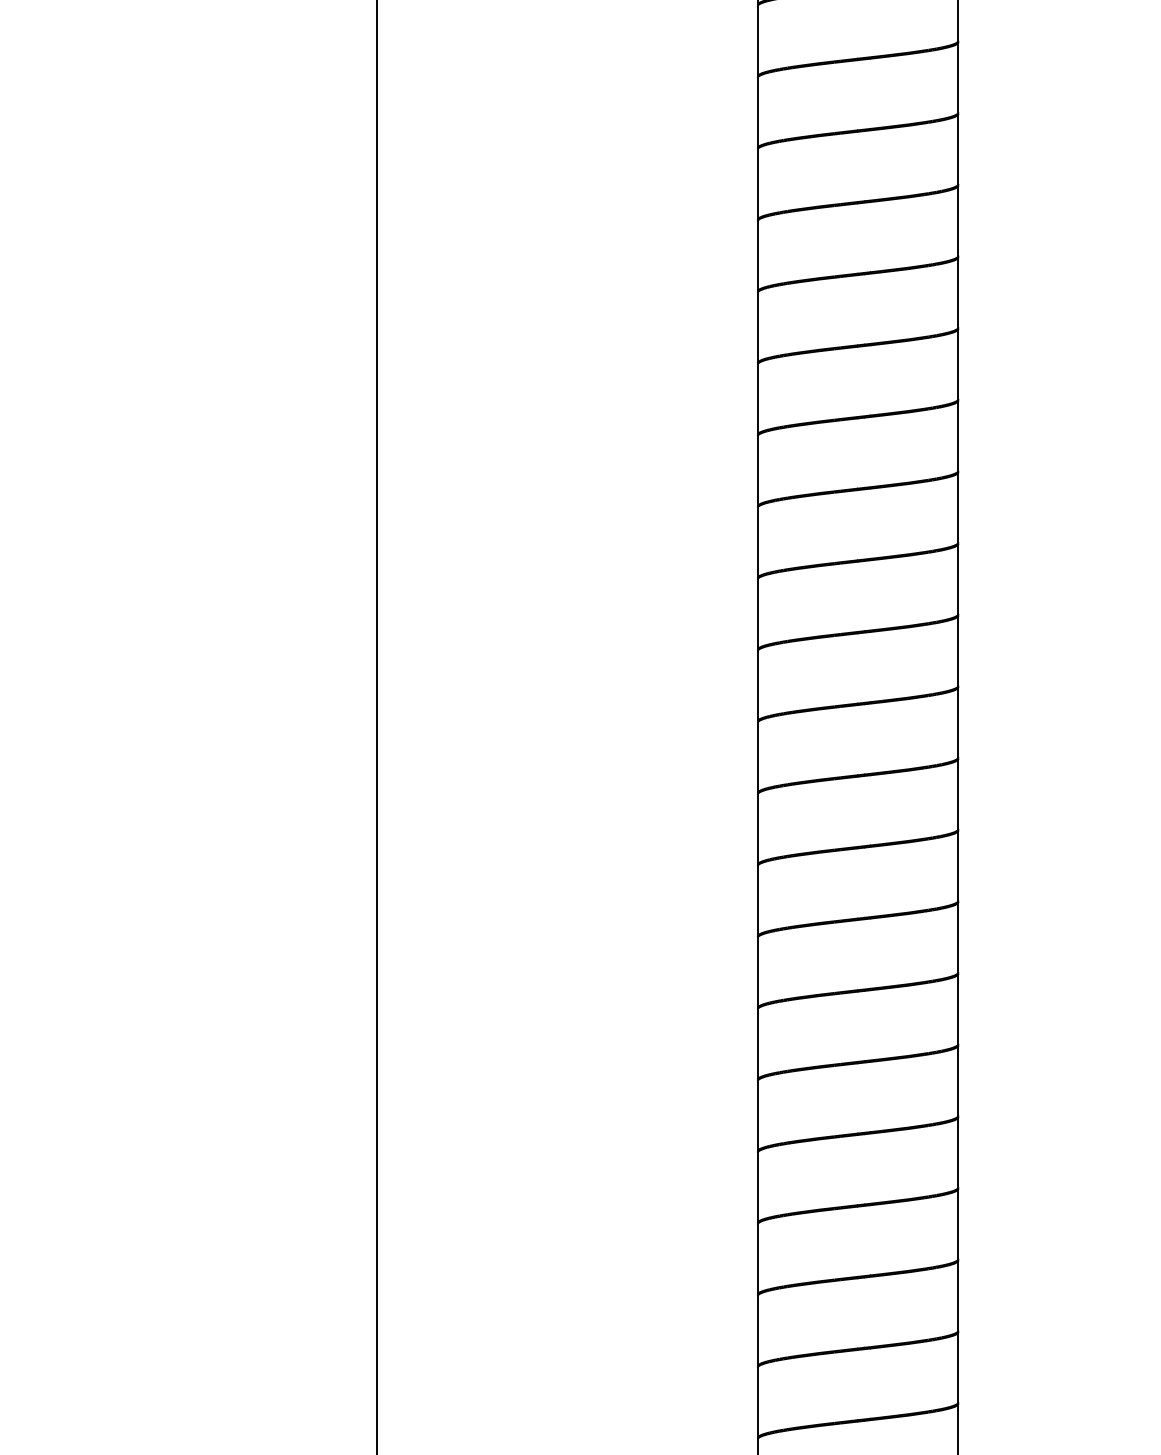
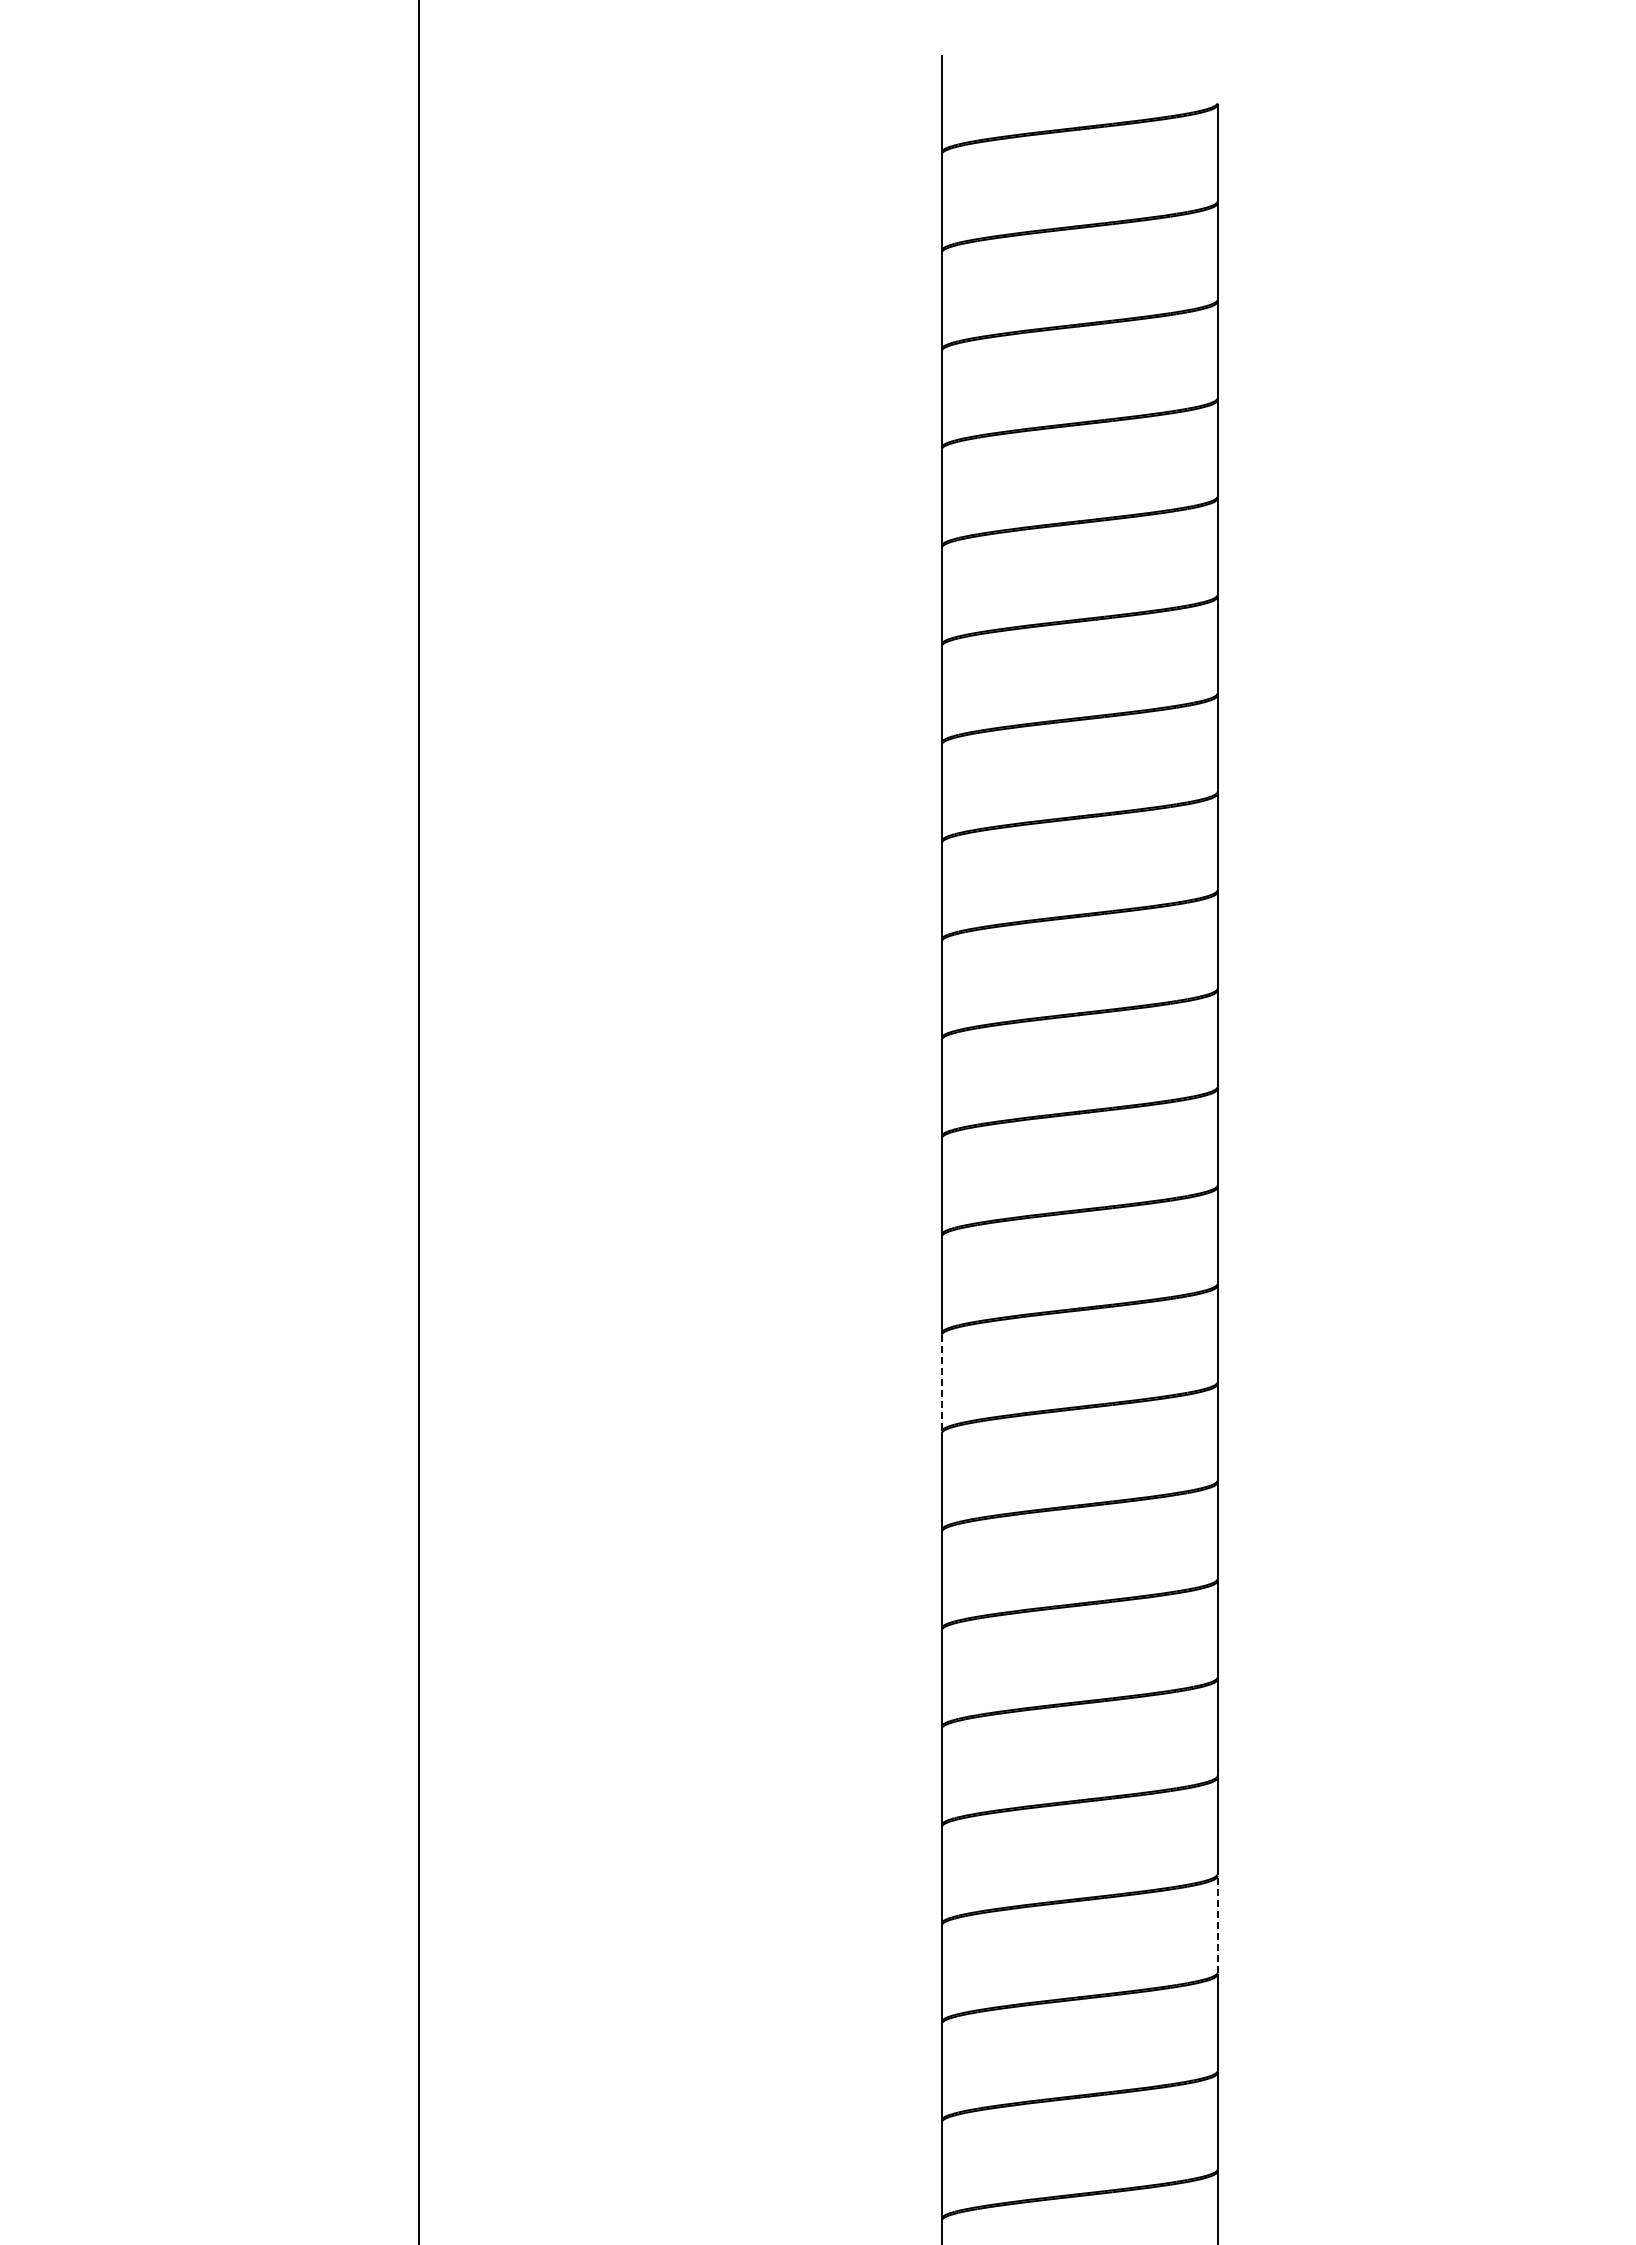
line: (757, 901) -> (941, 1383), solid -> dashed
line: (958, 1294) -> (1217, 1923), solid -> dashed

